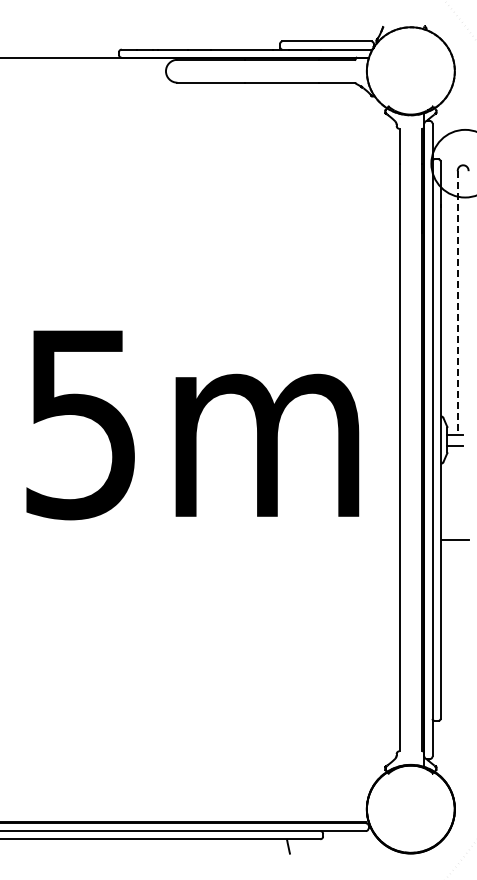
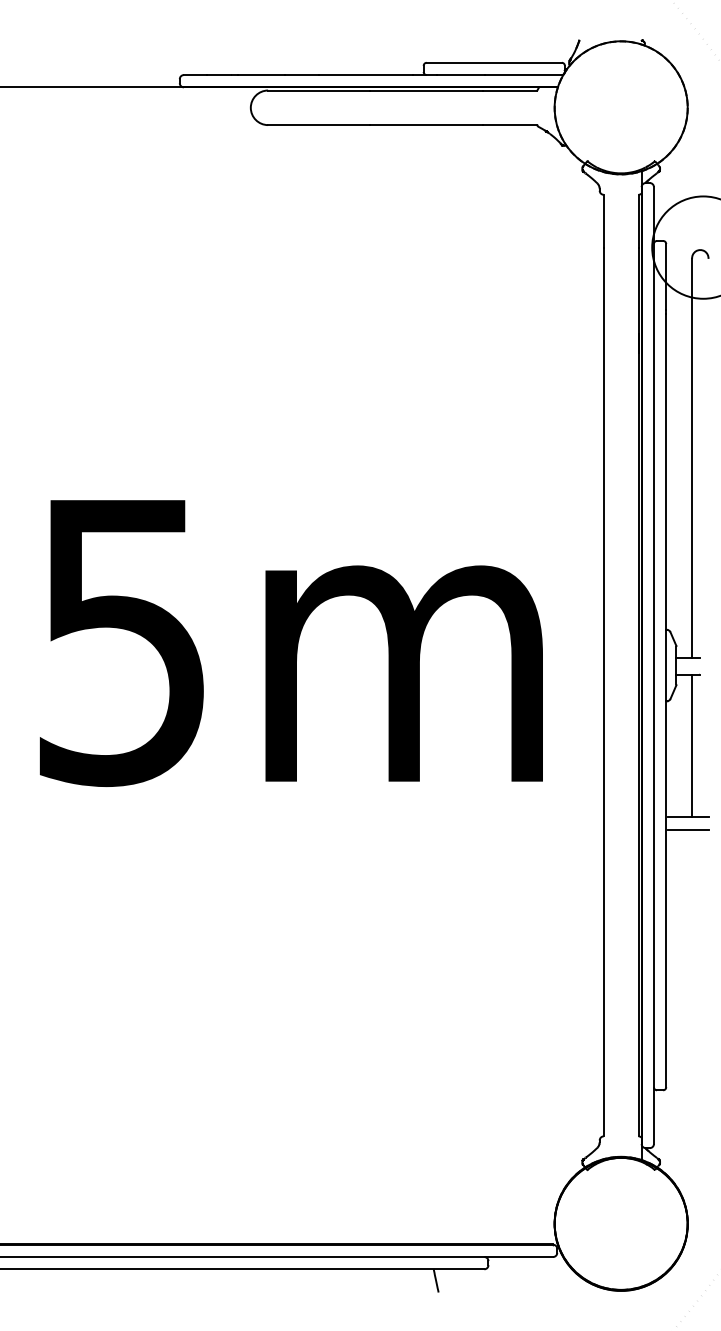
line: (457, 303) -> (691, 459), dashed -> solid
line: (457, 493) -> (691, 746), added
line: (454, 548) -> (687, 829), added

